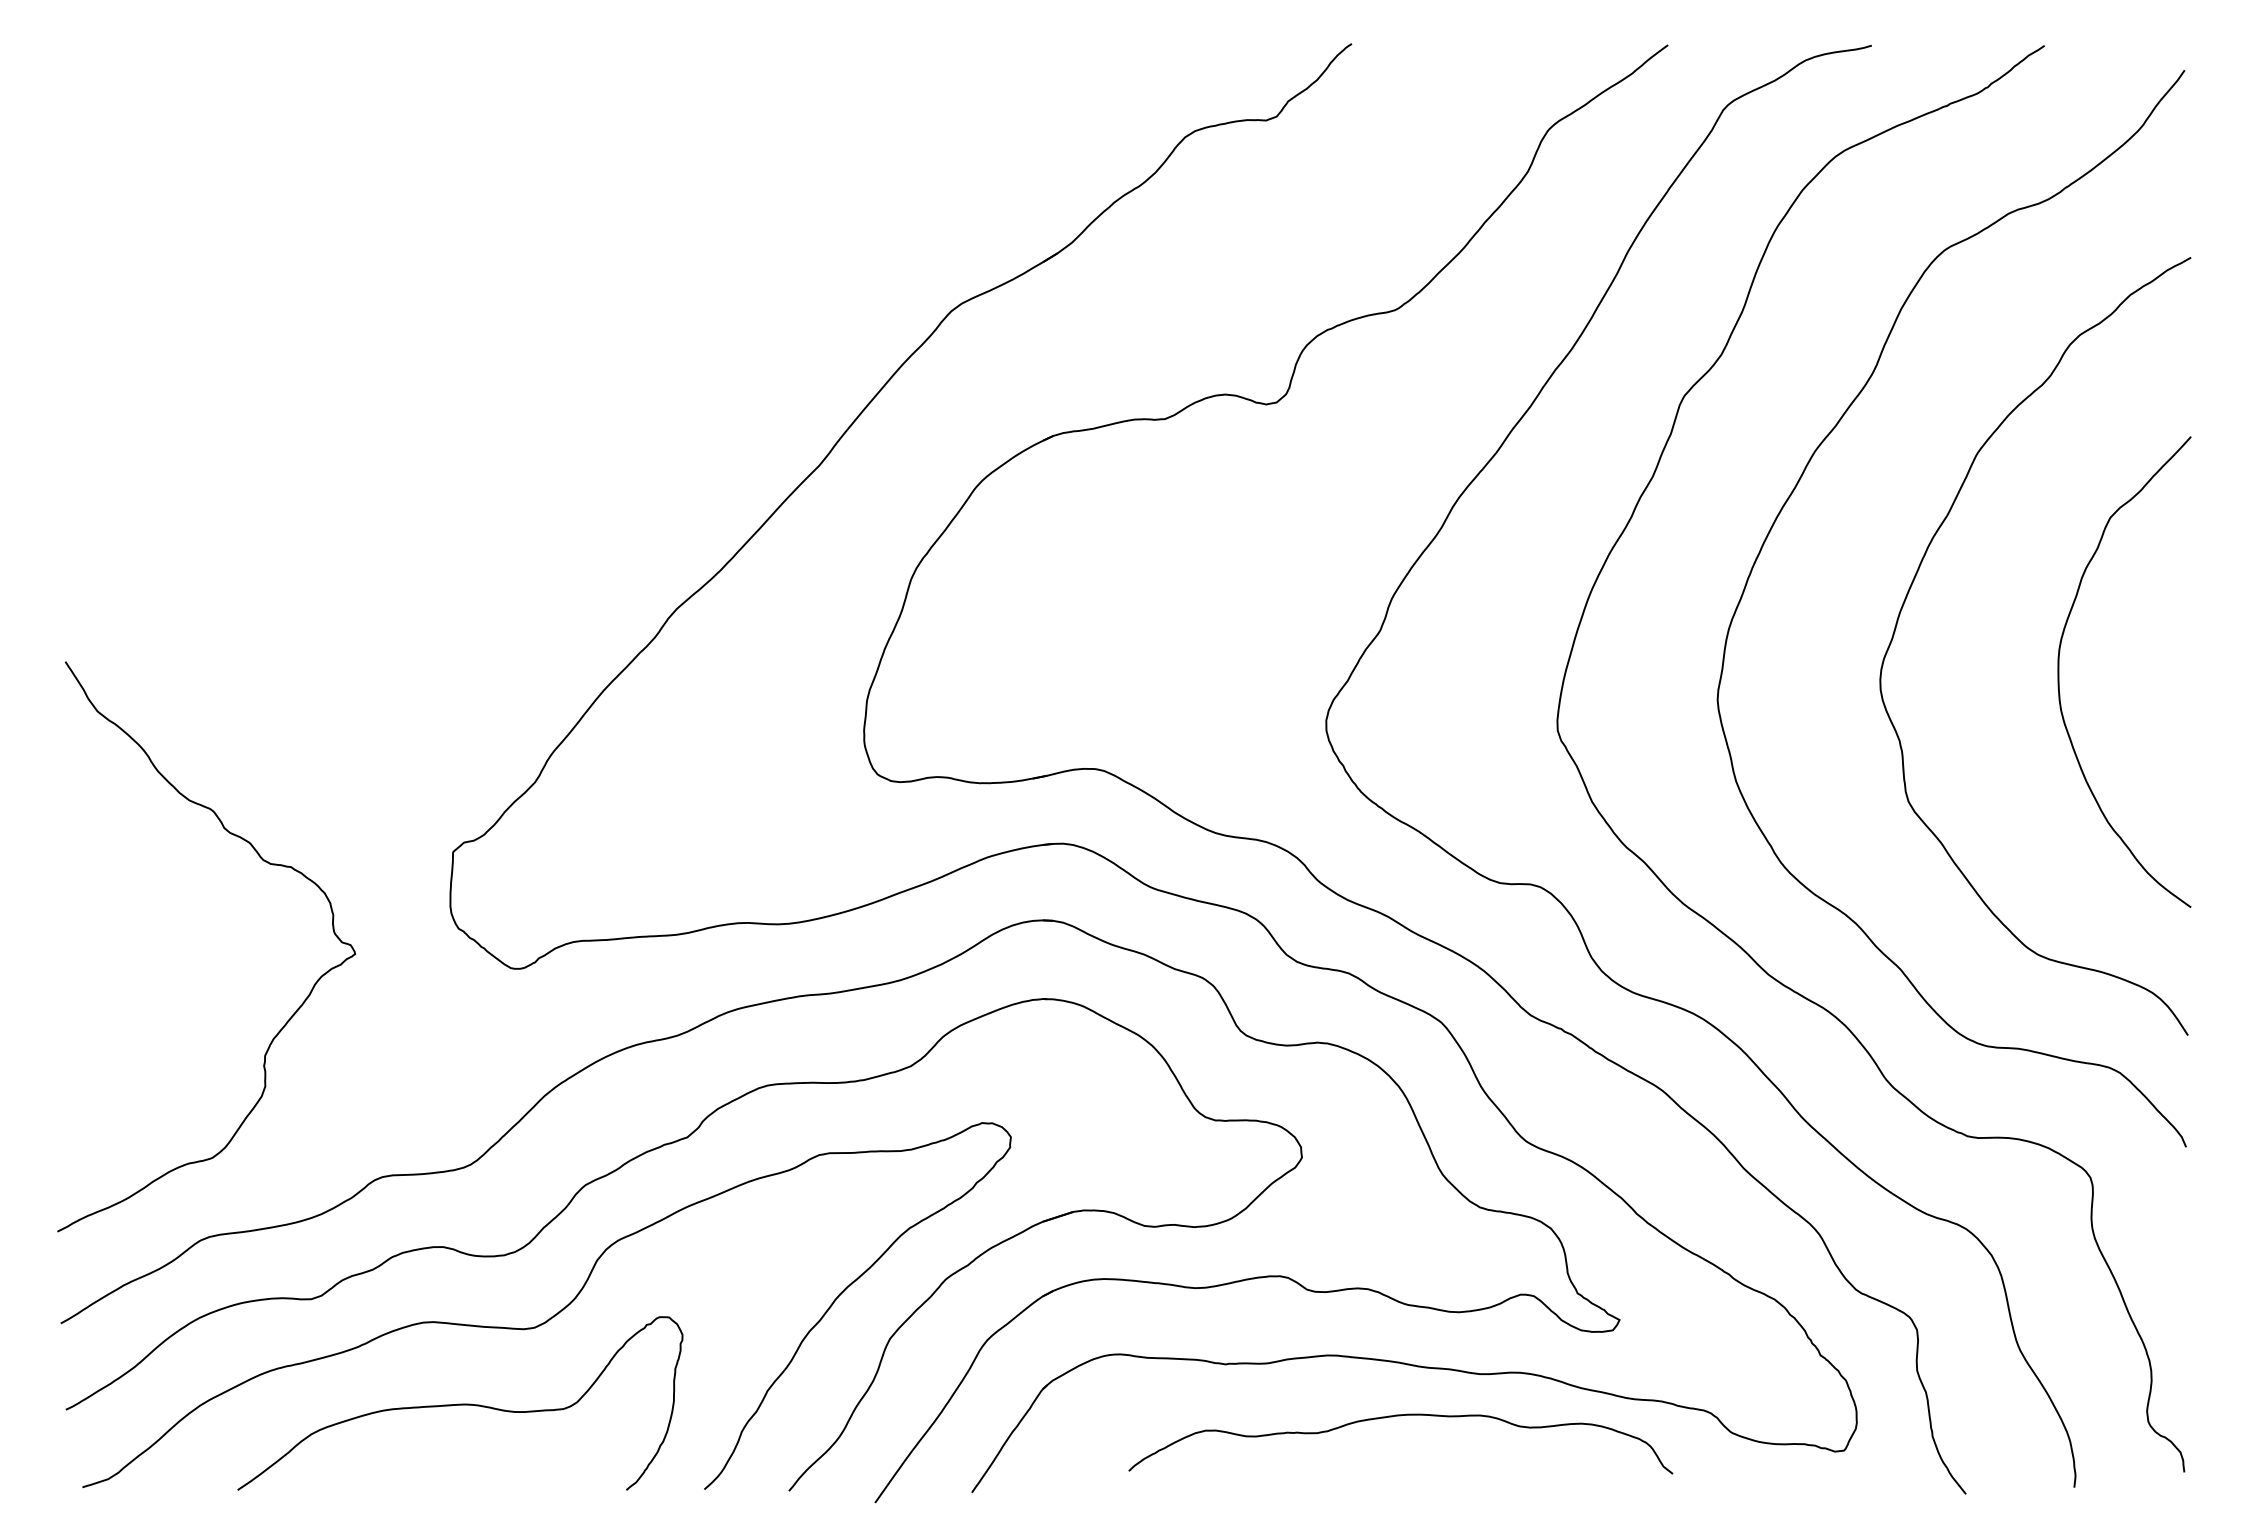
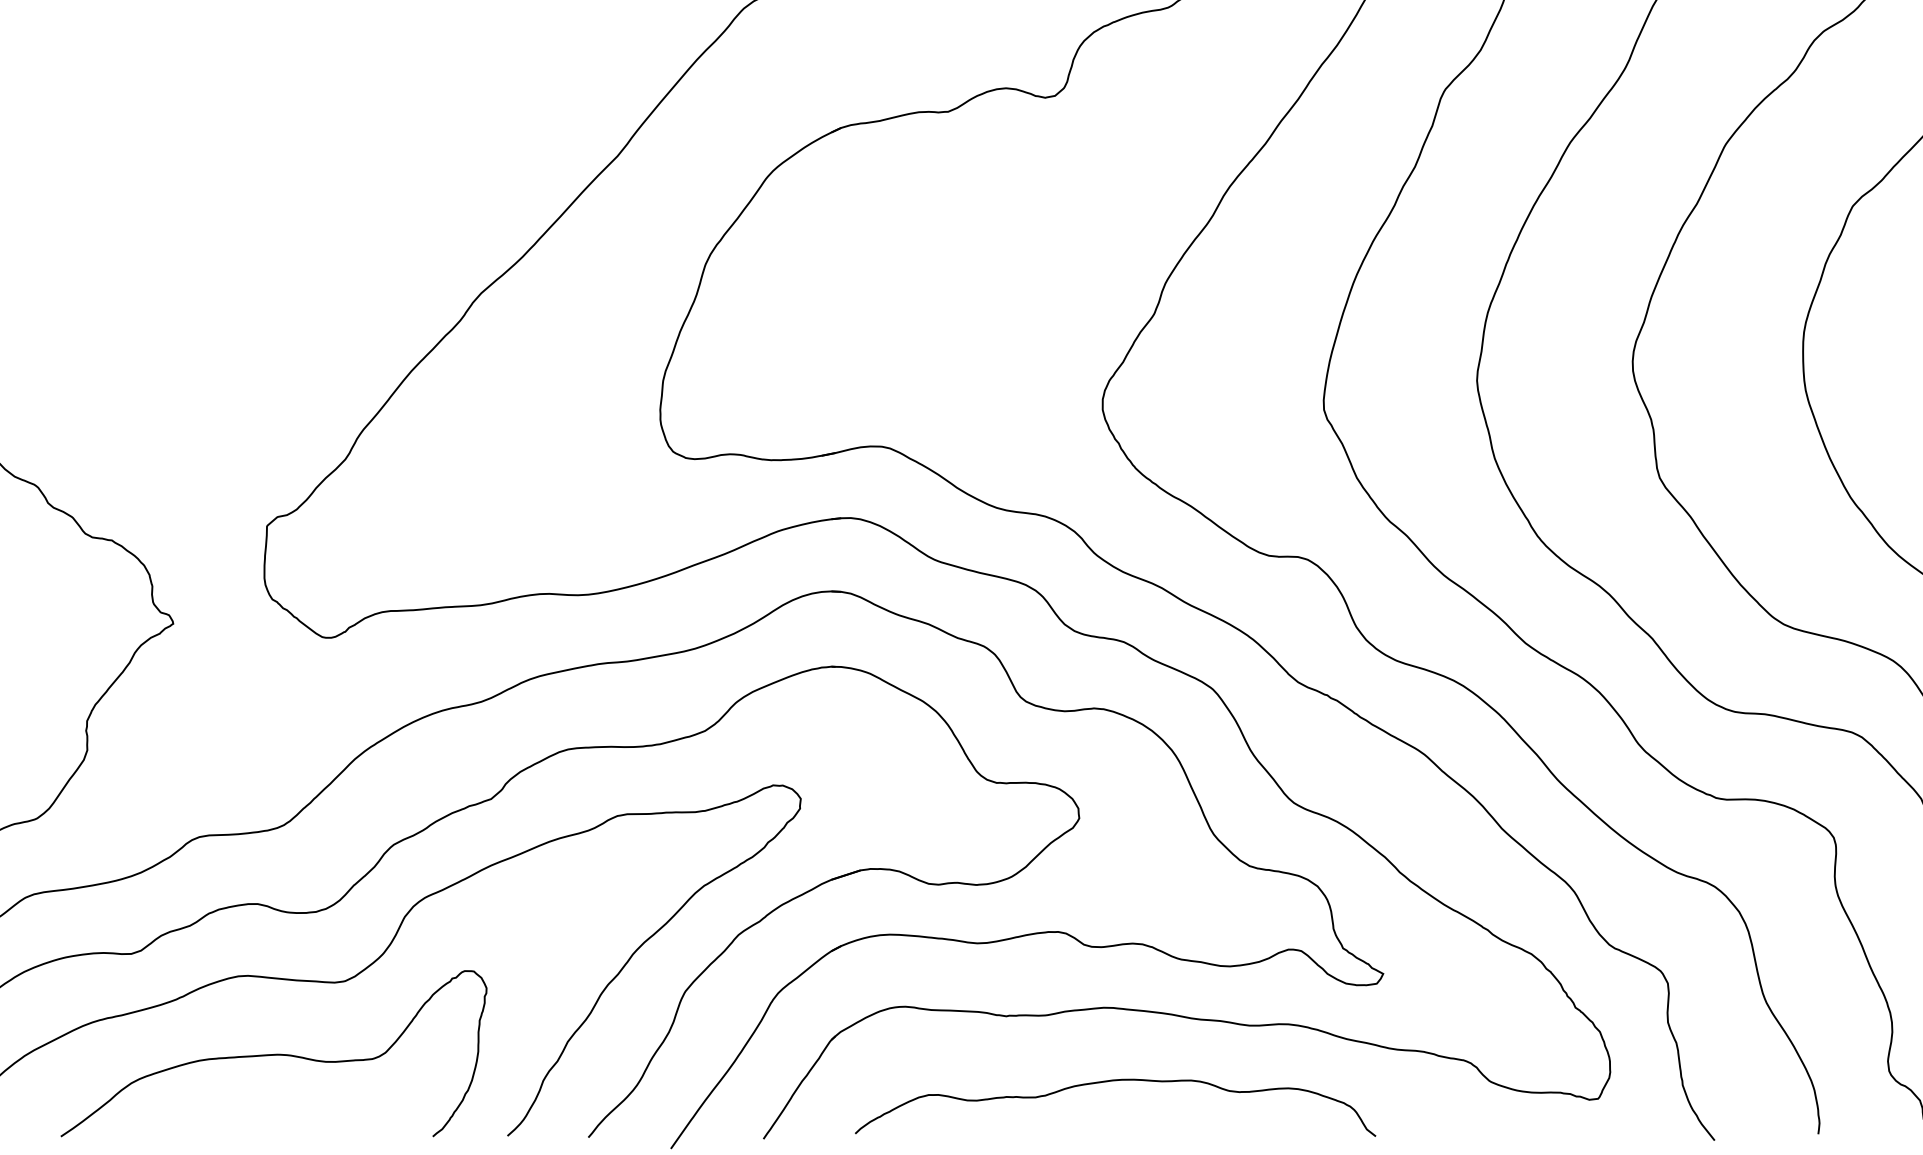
curve: (1400, 1416) -> (1115, 1081), moved

